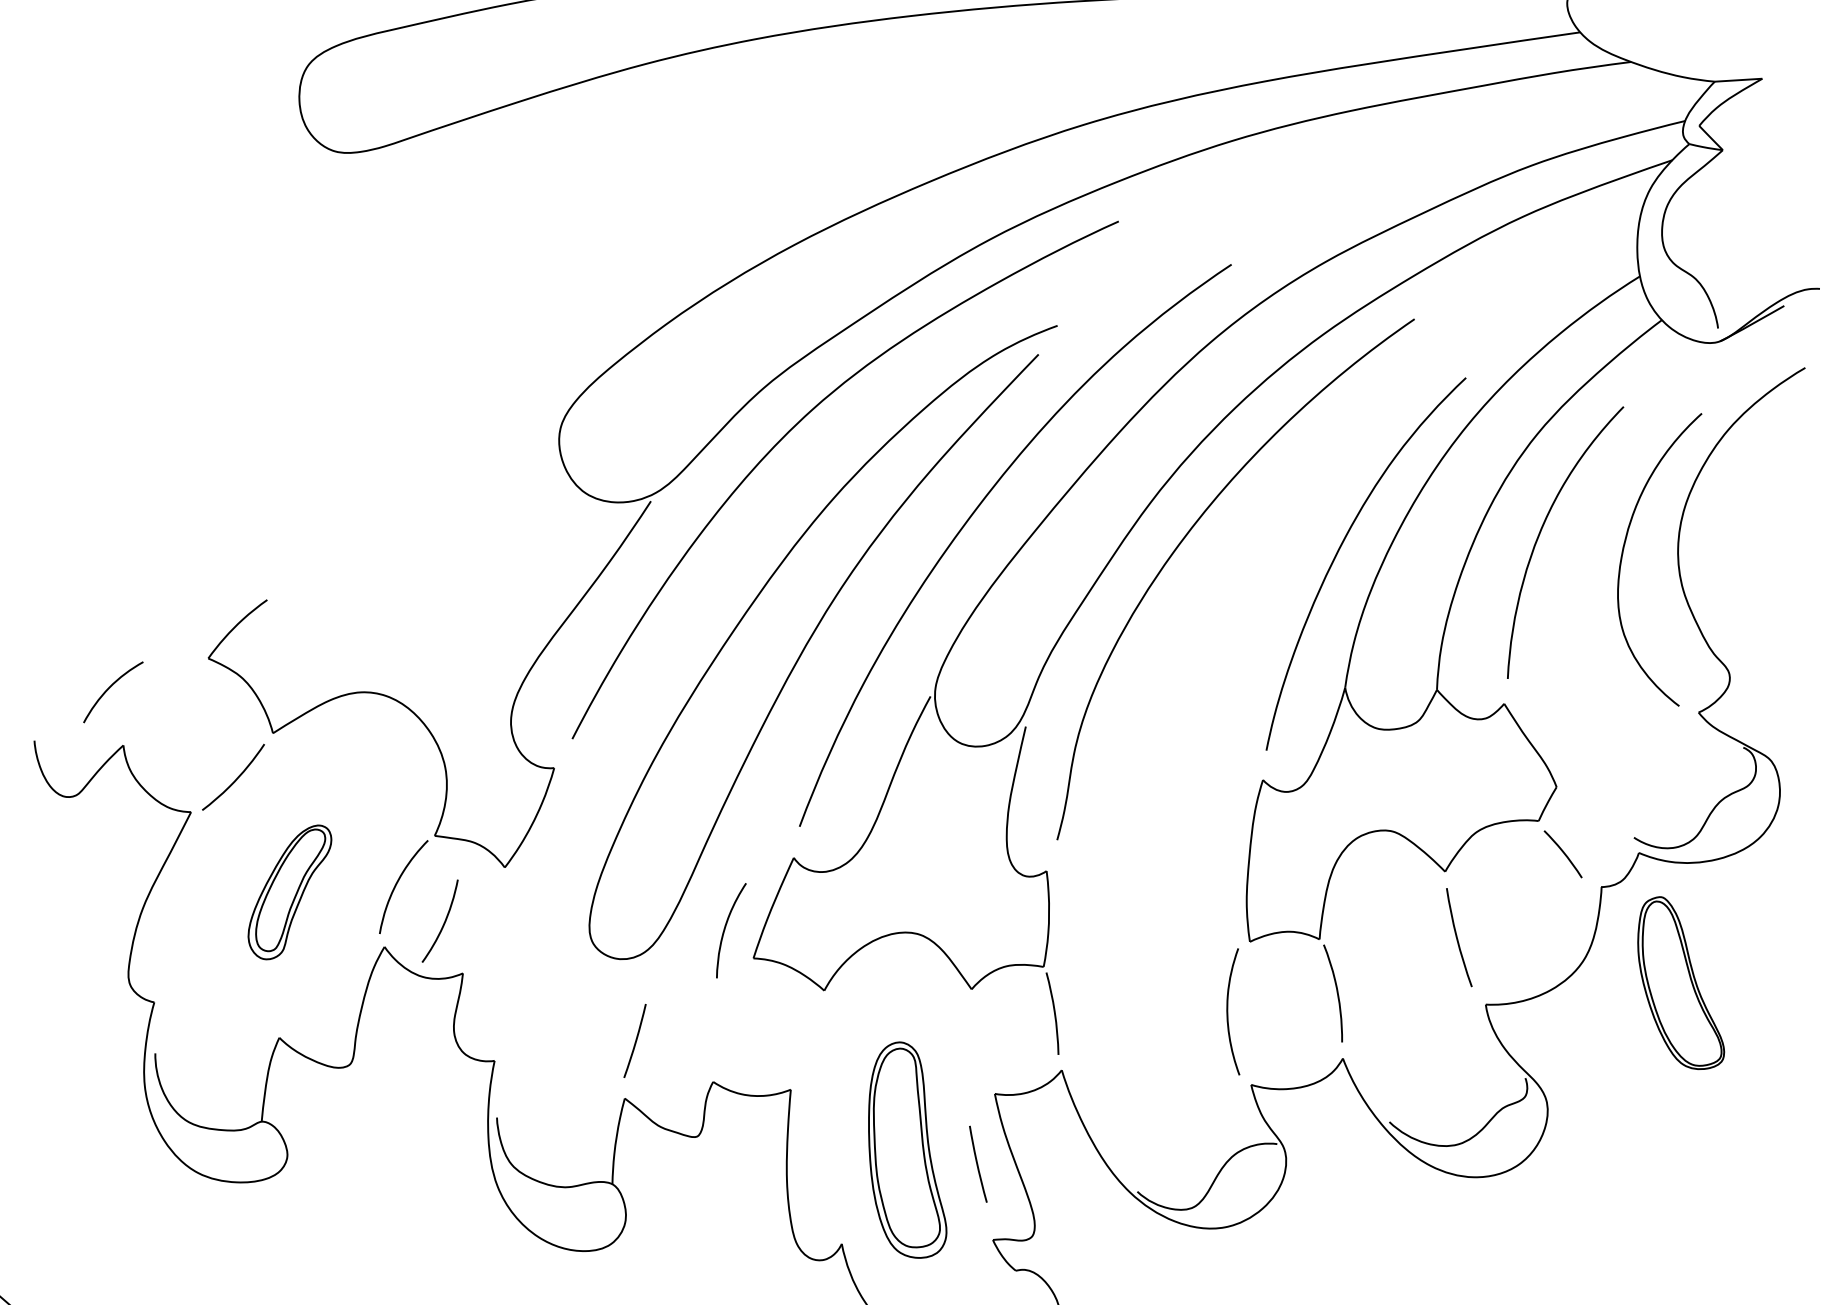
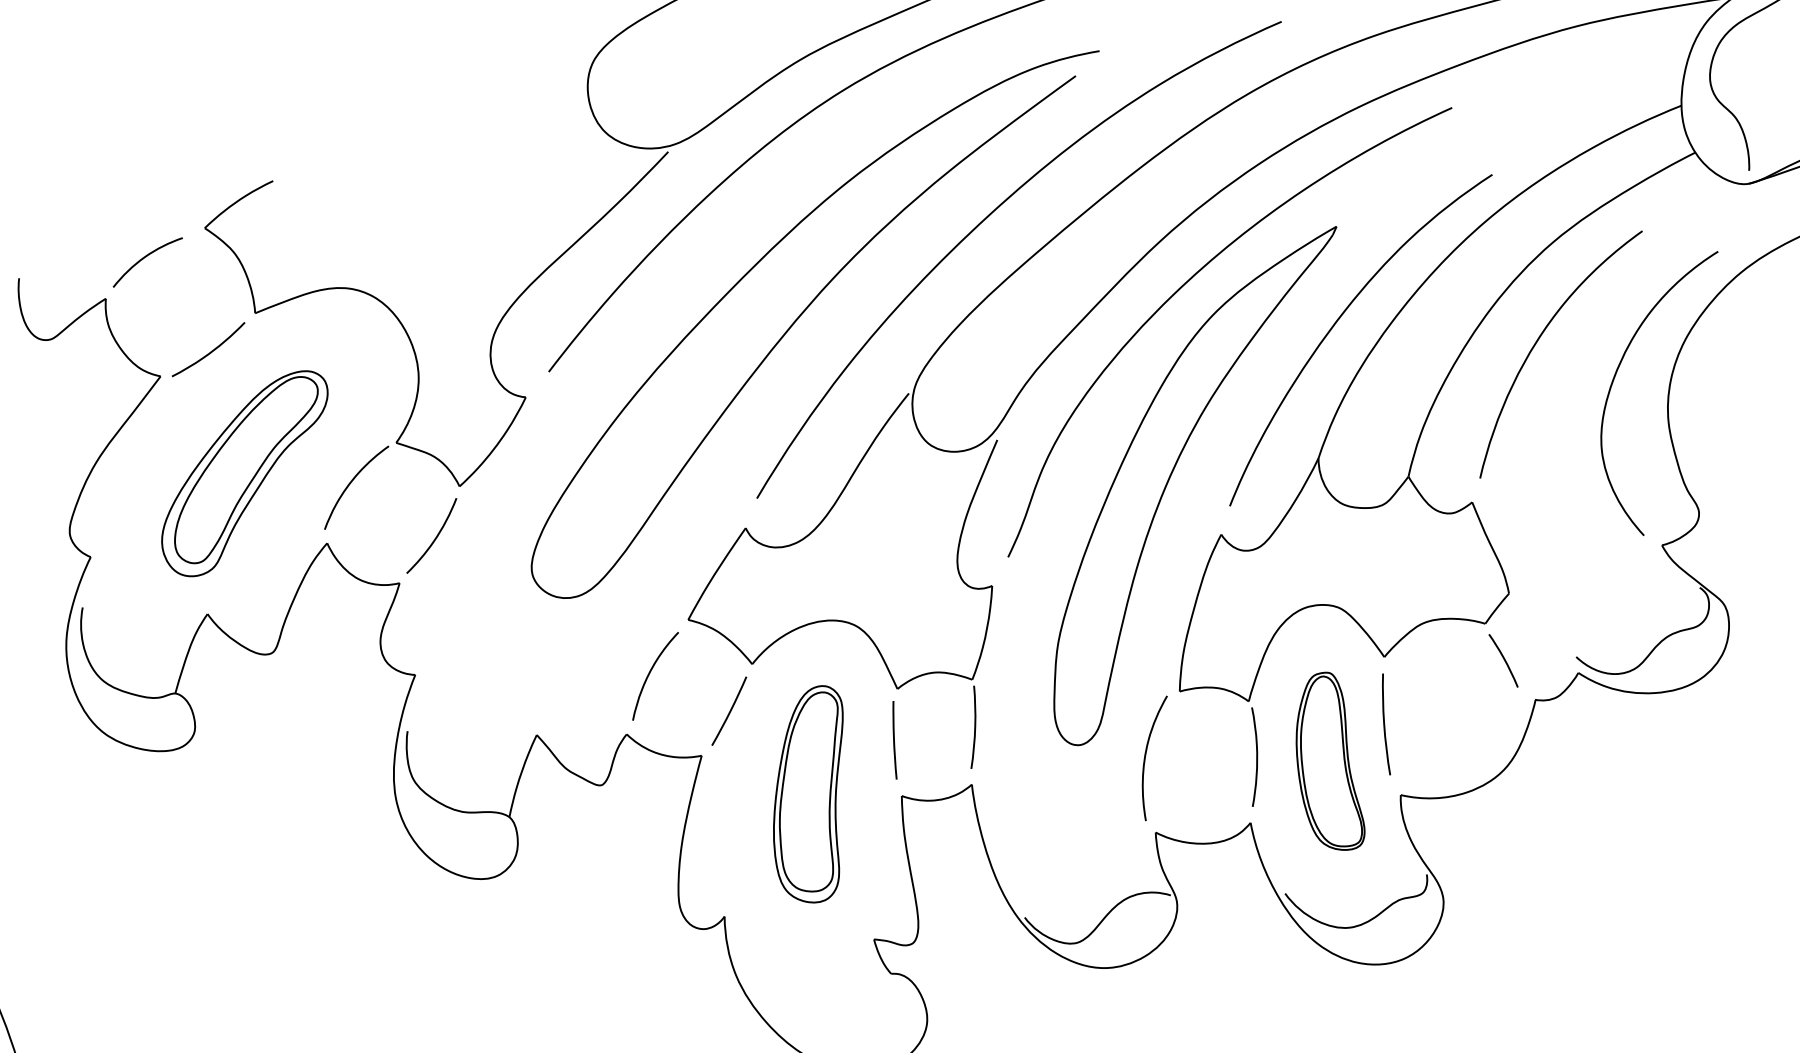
curve: (108, 690) -> (143, 259), moved
part: (1204, 728) -> (1172, 473), added
part: (289, 892) -> (243, 472), size x1.67
curve: (443, 922) -> (434, 537), moved
curve: (725, 930) -> (649, 675), moved
part: (1681, 982) -> (1334, 760), moved
curve: (635, 1040) -> (729, 710), moved
part: (907, 1149) -> (814, 793), moved
curve: (978, 1163) -> (895, 739), moved

